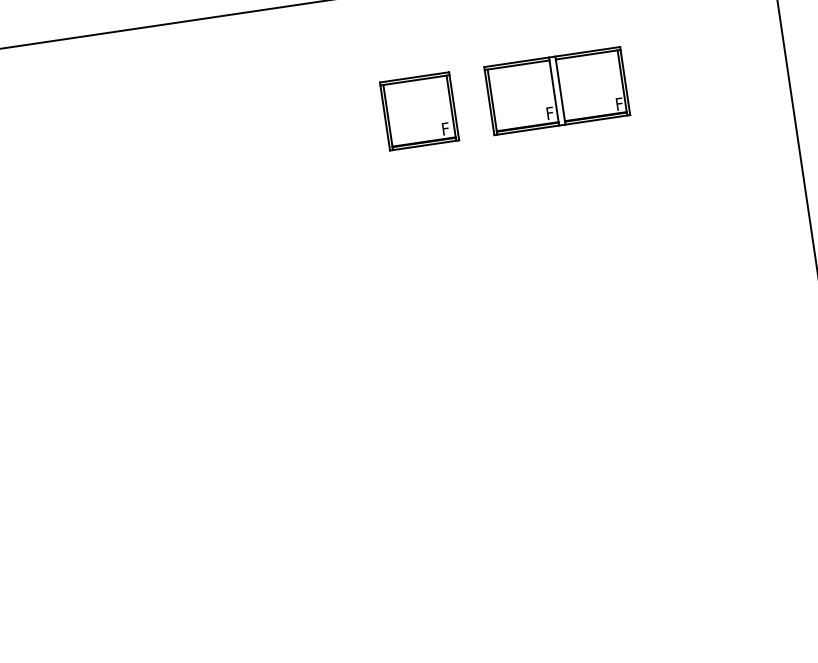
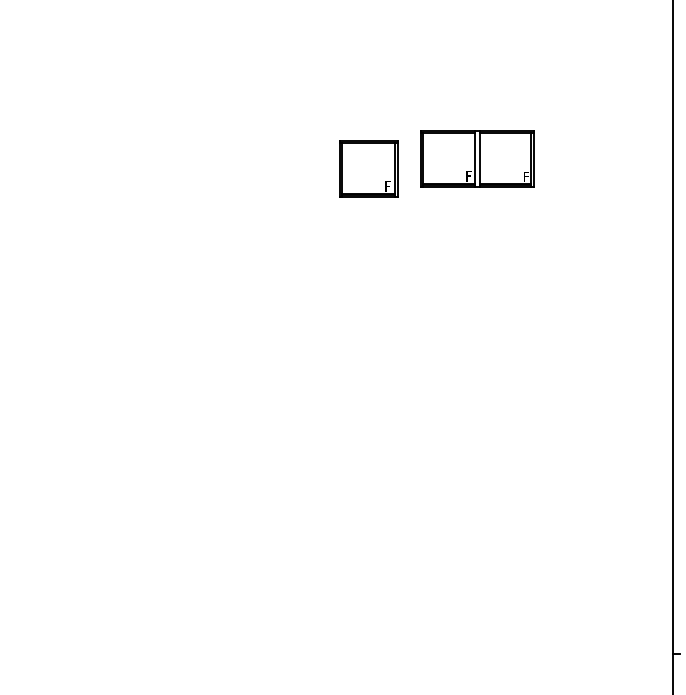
part: (557, 90) -> (477, 158), moved
part: (419, 110) -> (368, 168), moved

